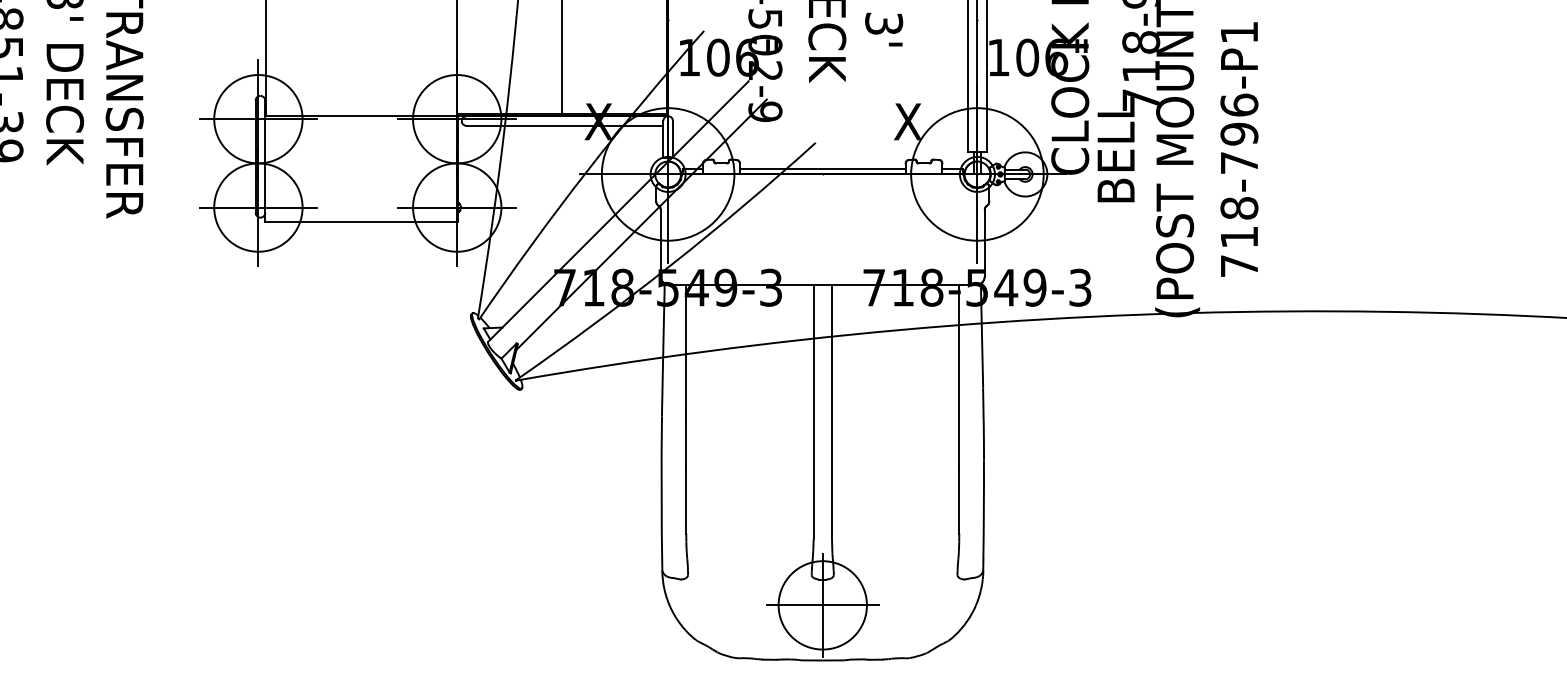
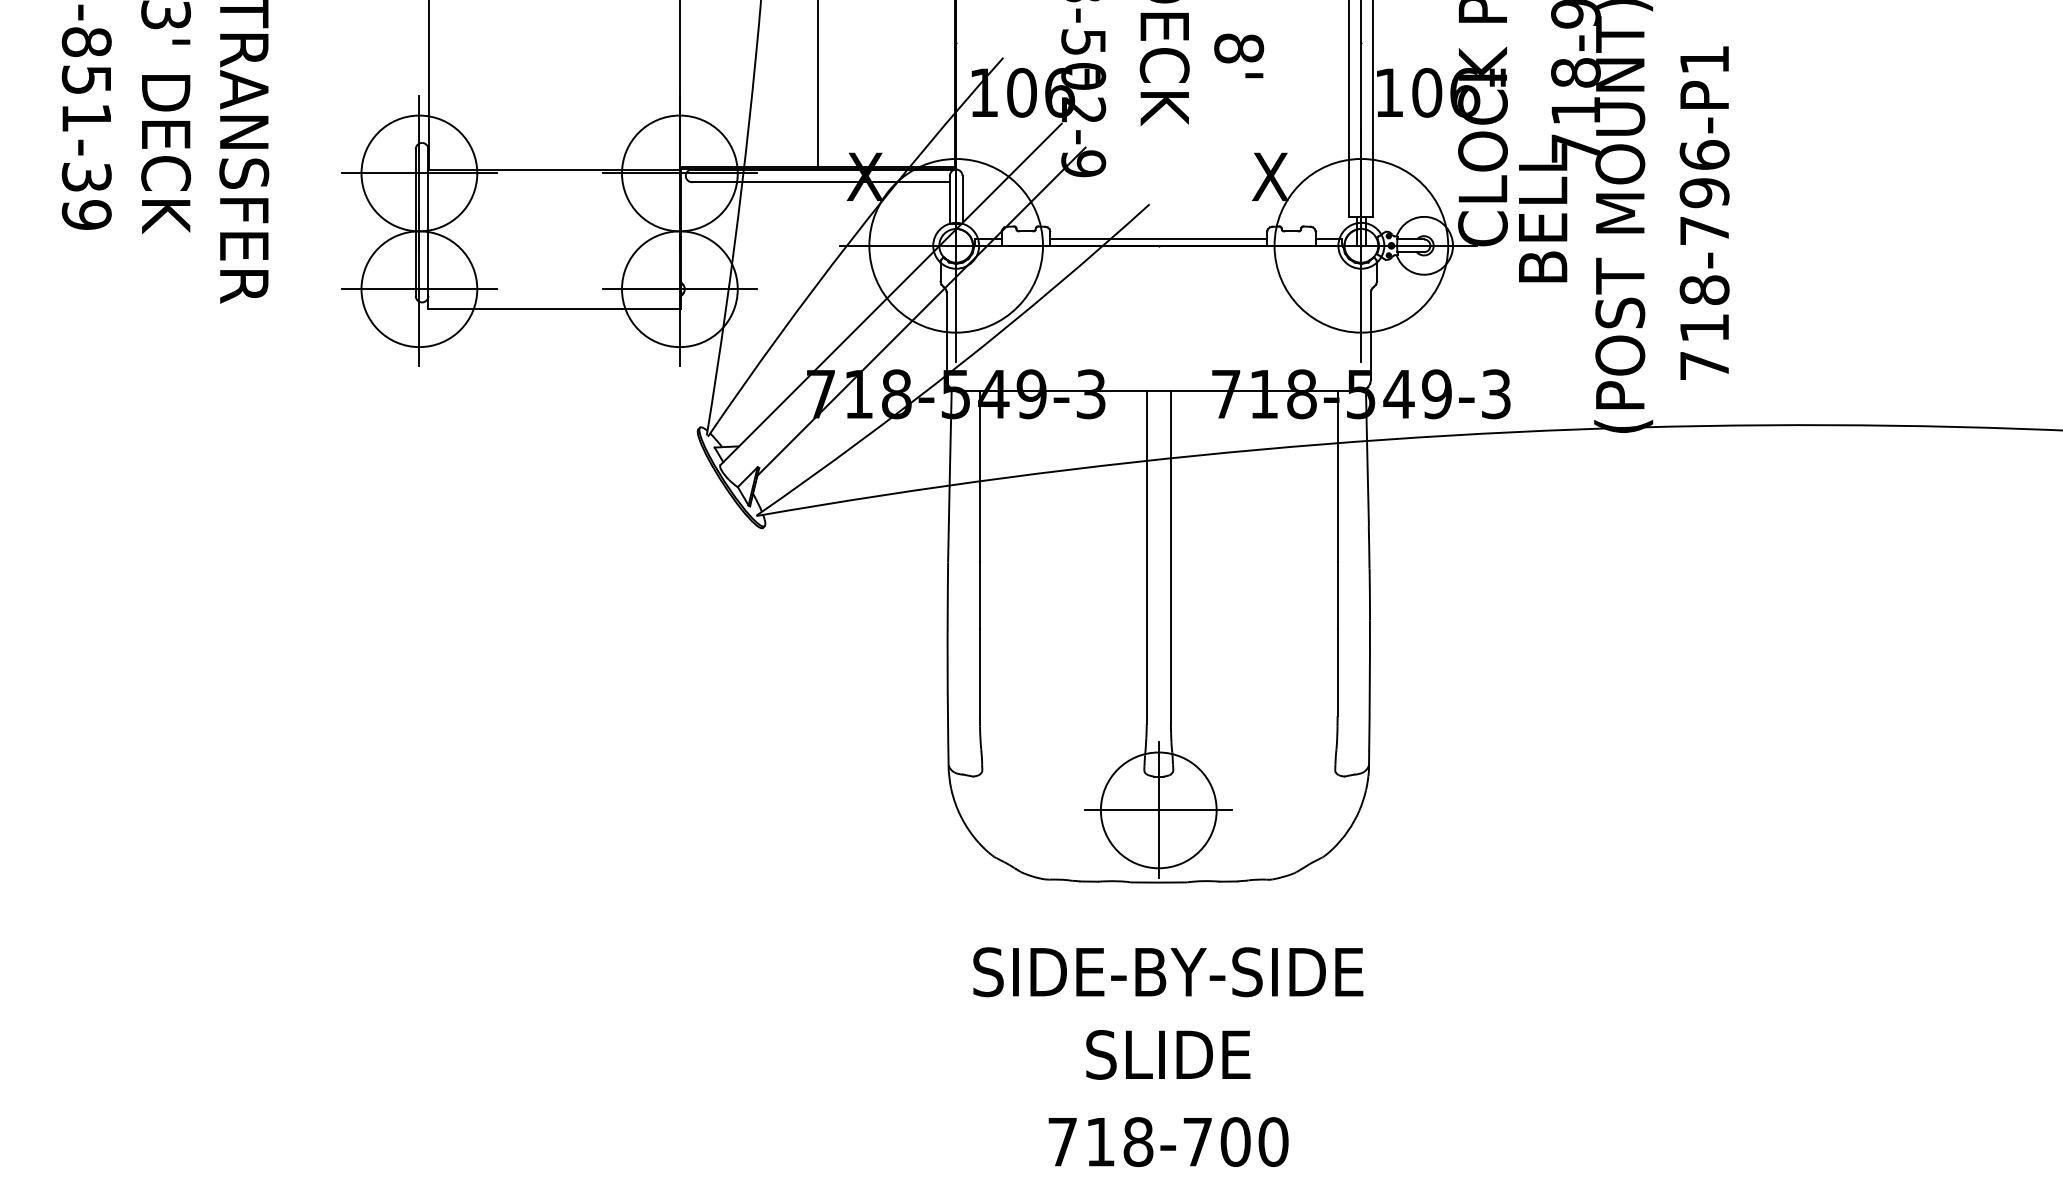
text: (884, 23) -> (1239, 48), 3' -> 8'

